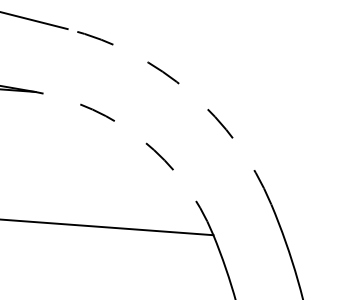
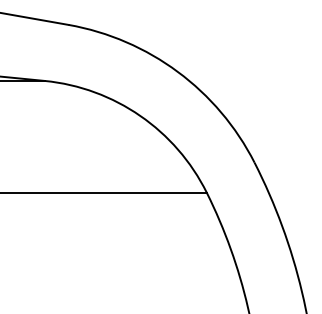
arc: (189, 92) -> (177, 71), dashed -> solid
arc: (143, 140) -> (140, 115), dashed -> solid

